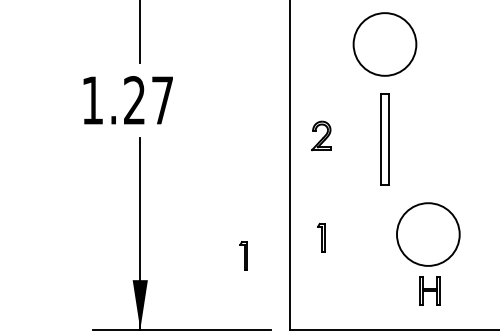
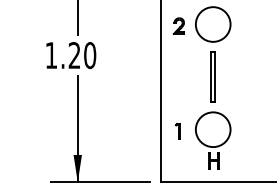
text: (163, 100) -> (90, 55), 1.27 -> 1.20
part: (320, 134) -> (178, 25), moved
part: (242, 254) -> (134, 140), removed
part: (428, 254) -> (213, 140), moved

